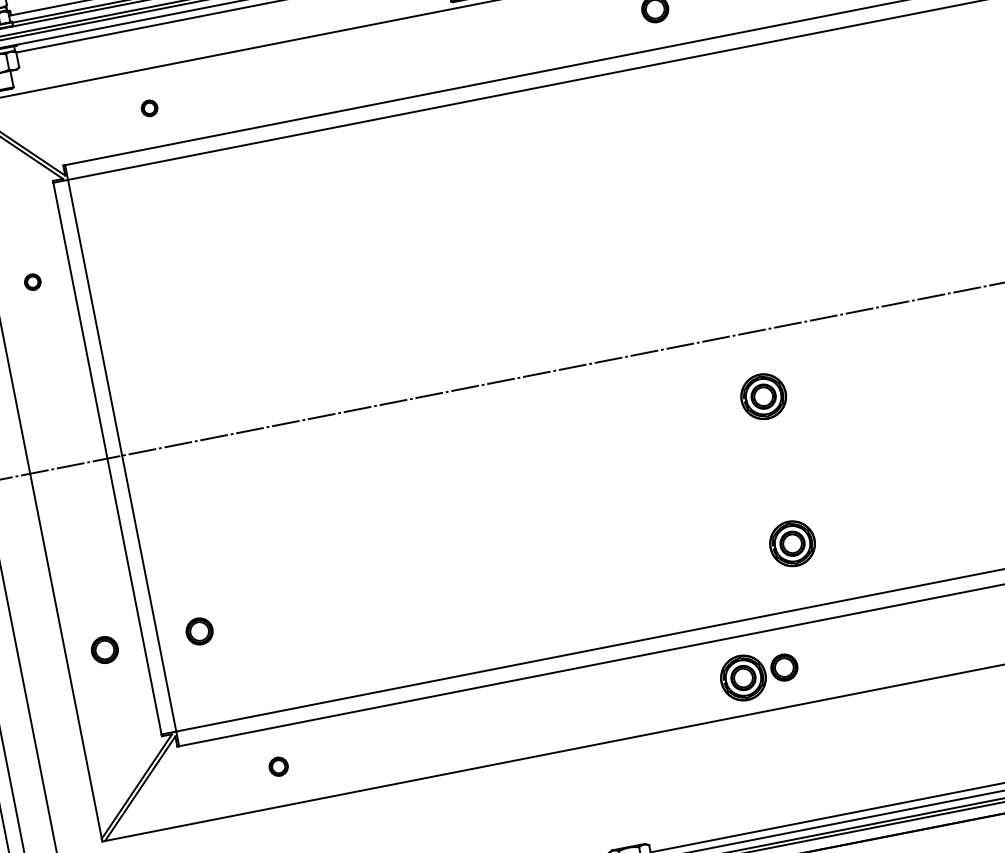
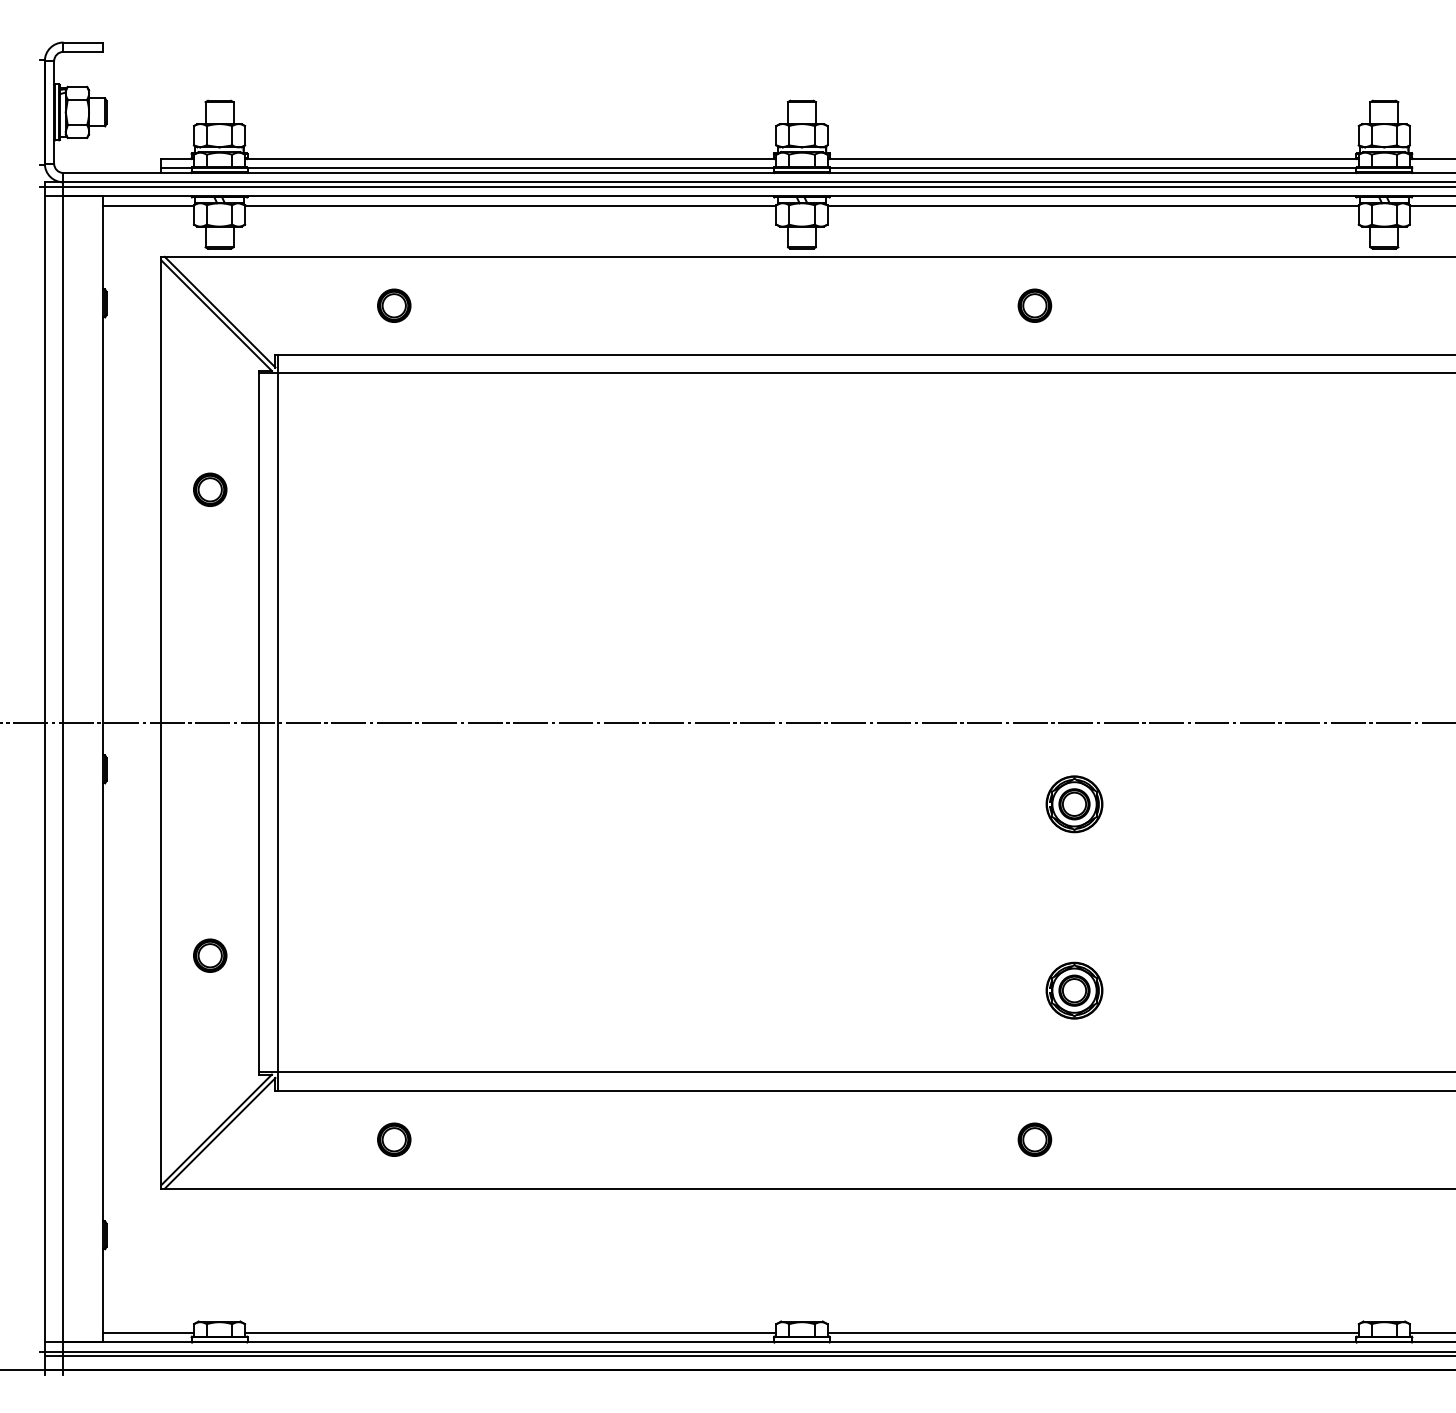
part: (149, 108) -> (394, 305), size x1.67
part: (32, 281) -> (210, 489), size x1.67
part: (199, 631) -> (330, 955), removed
part: (743, 677) -> (982, 1142), removed
part: (278, 766) -> (394, 1139), size x1.43

